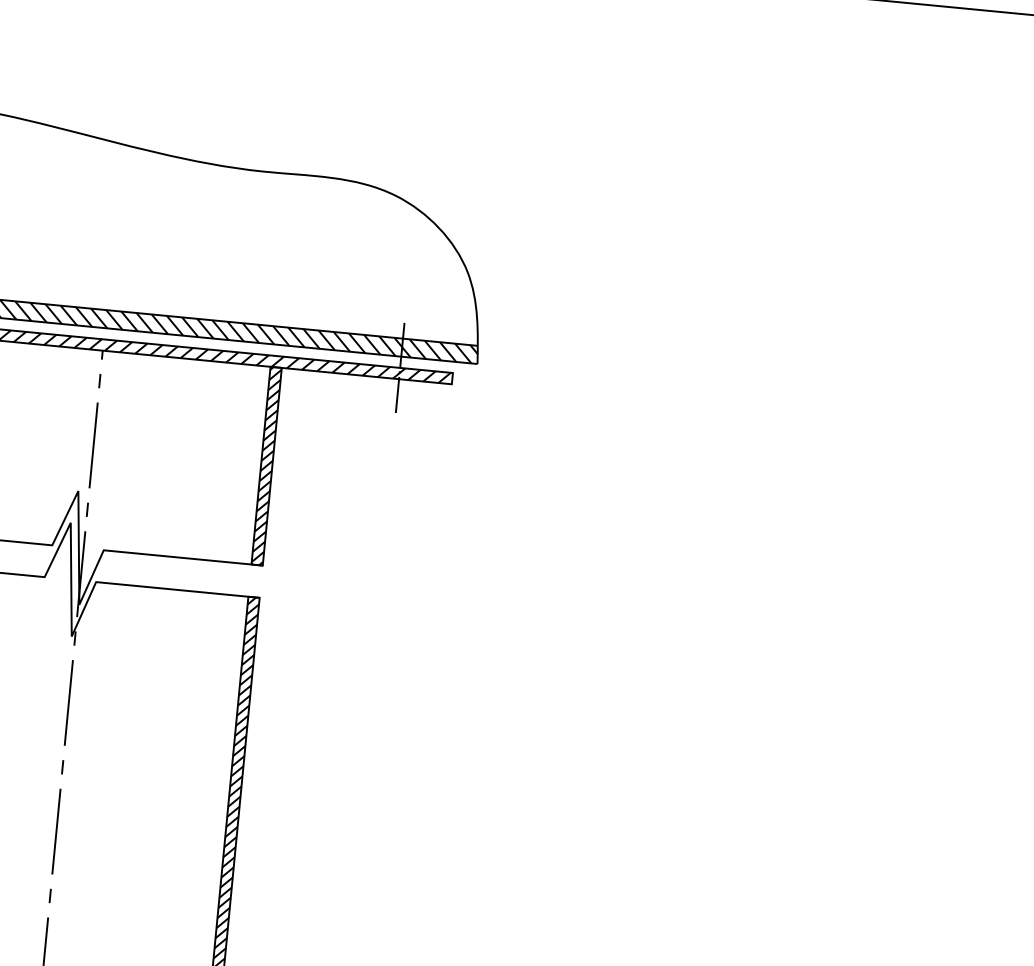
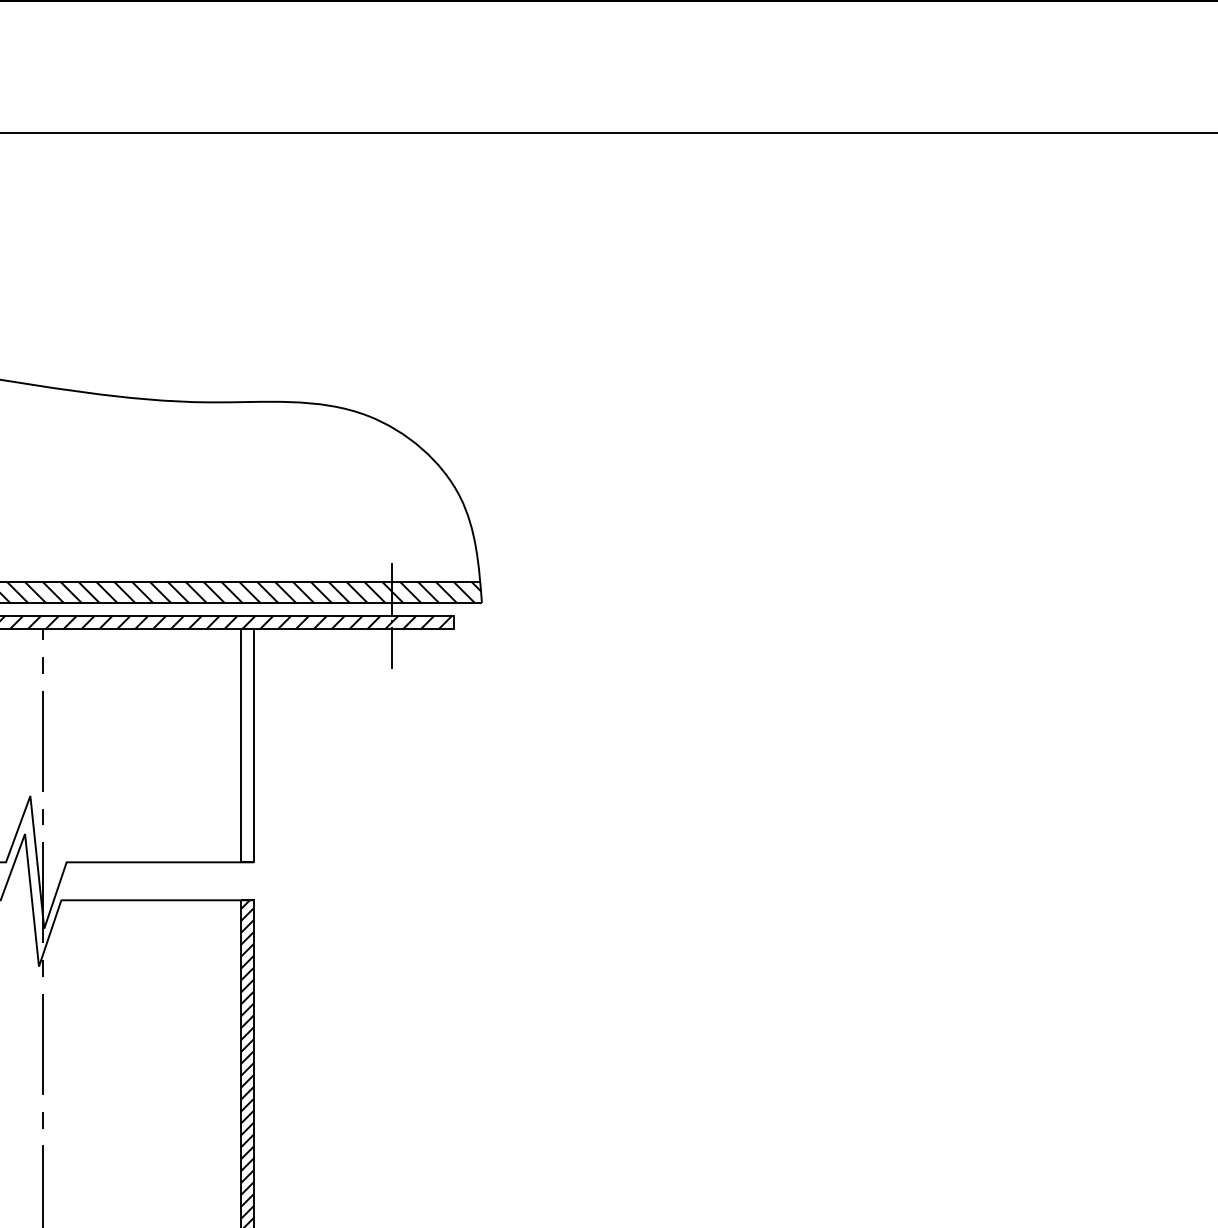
hatch: (265, 465) -> (246, 745), removed

